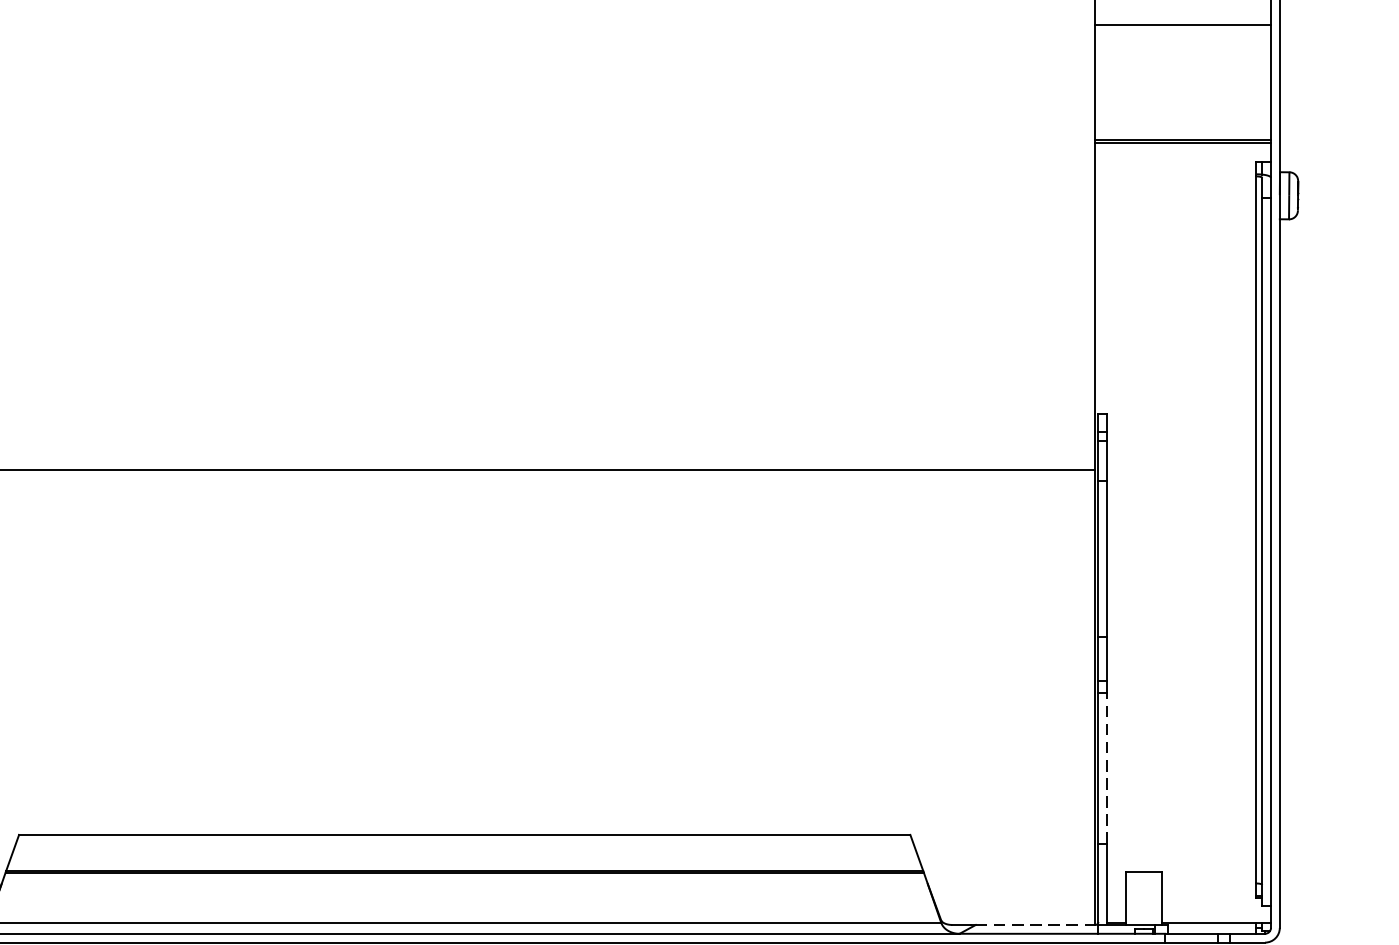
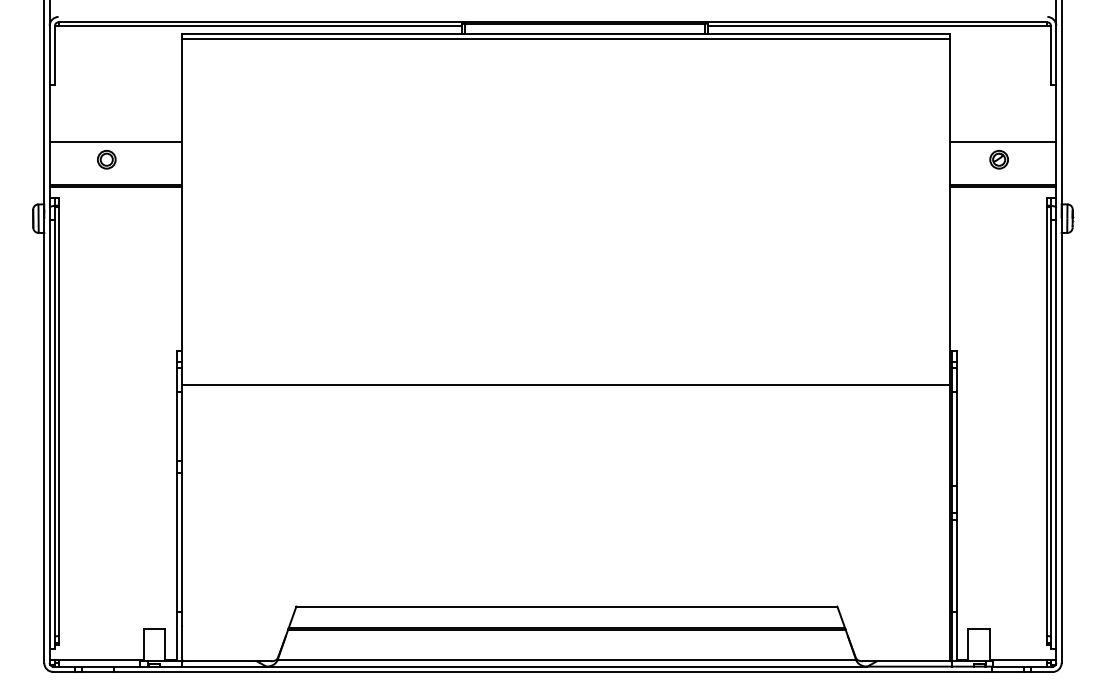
line: (1182, 24) -> (1002, 141), moved
part: (1175, 98) -> (998, 159), added
line: (1106, 768) -> (956, 566), dashed -> solid
line: (1037, 925) -> (914, 661), dashed -> solid

